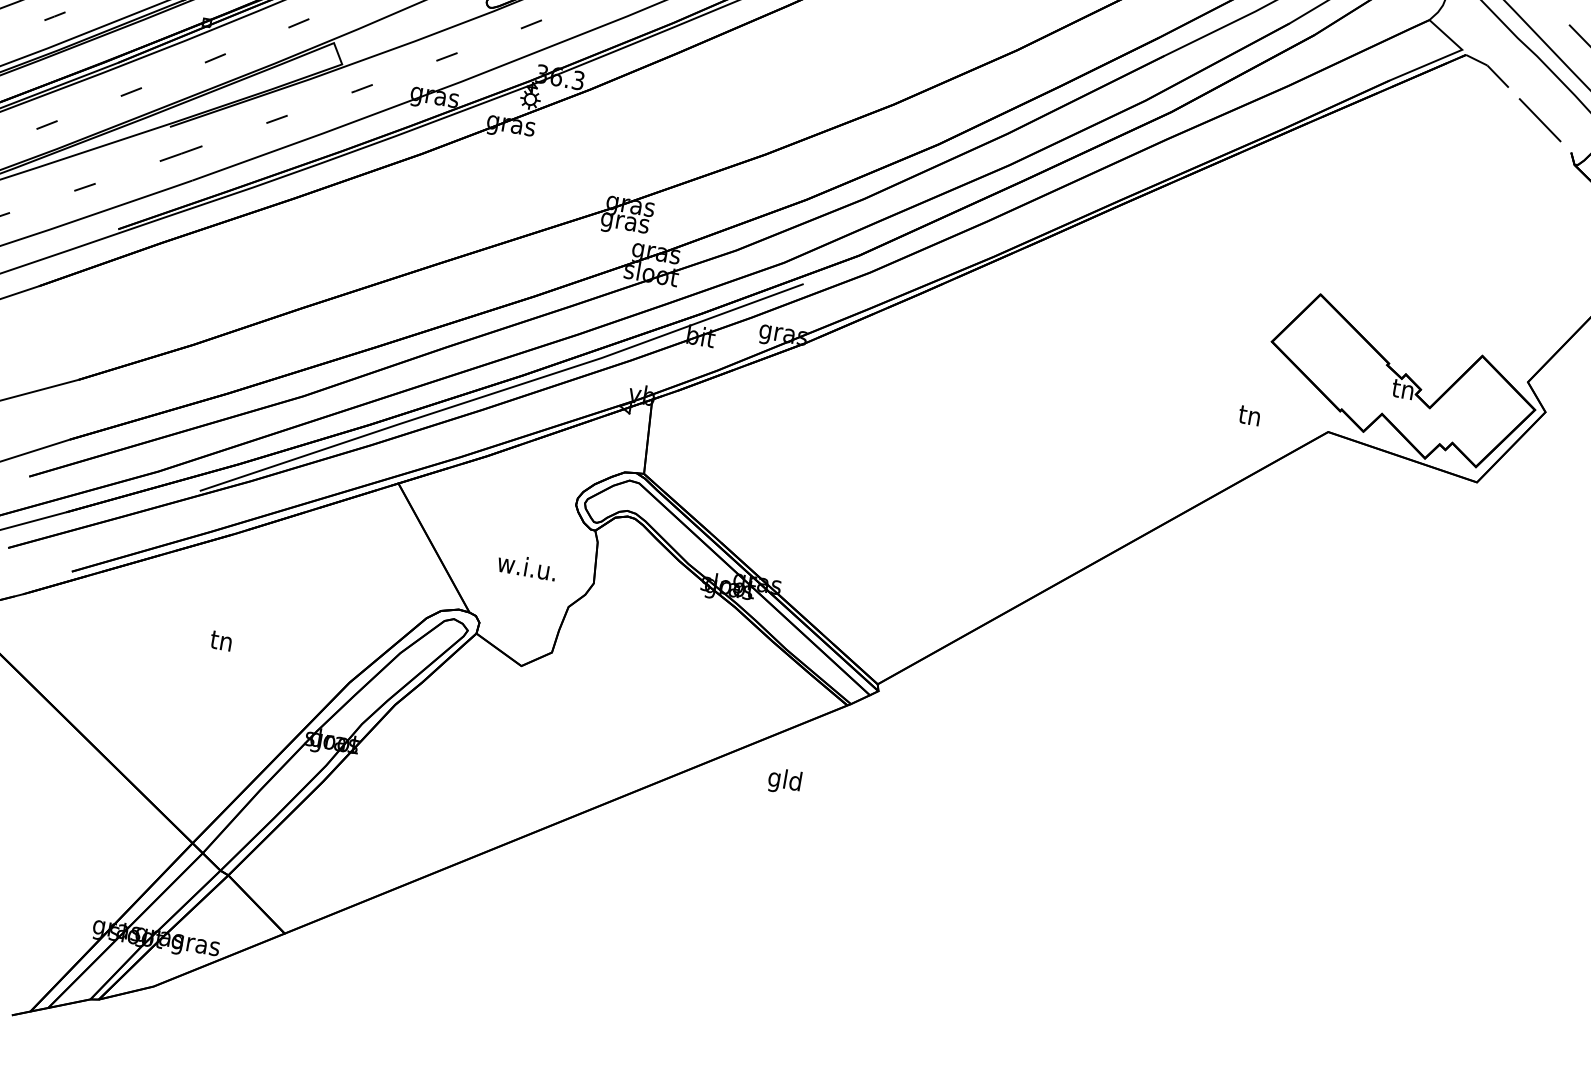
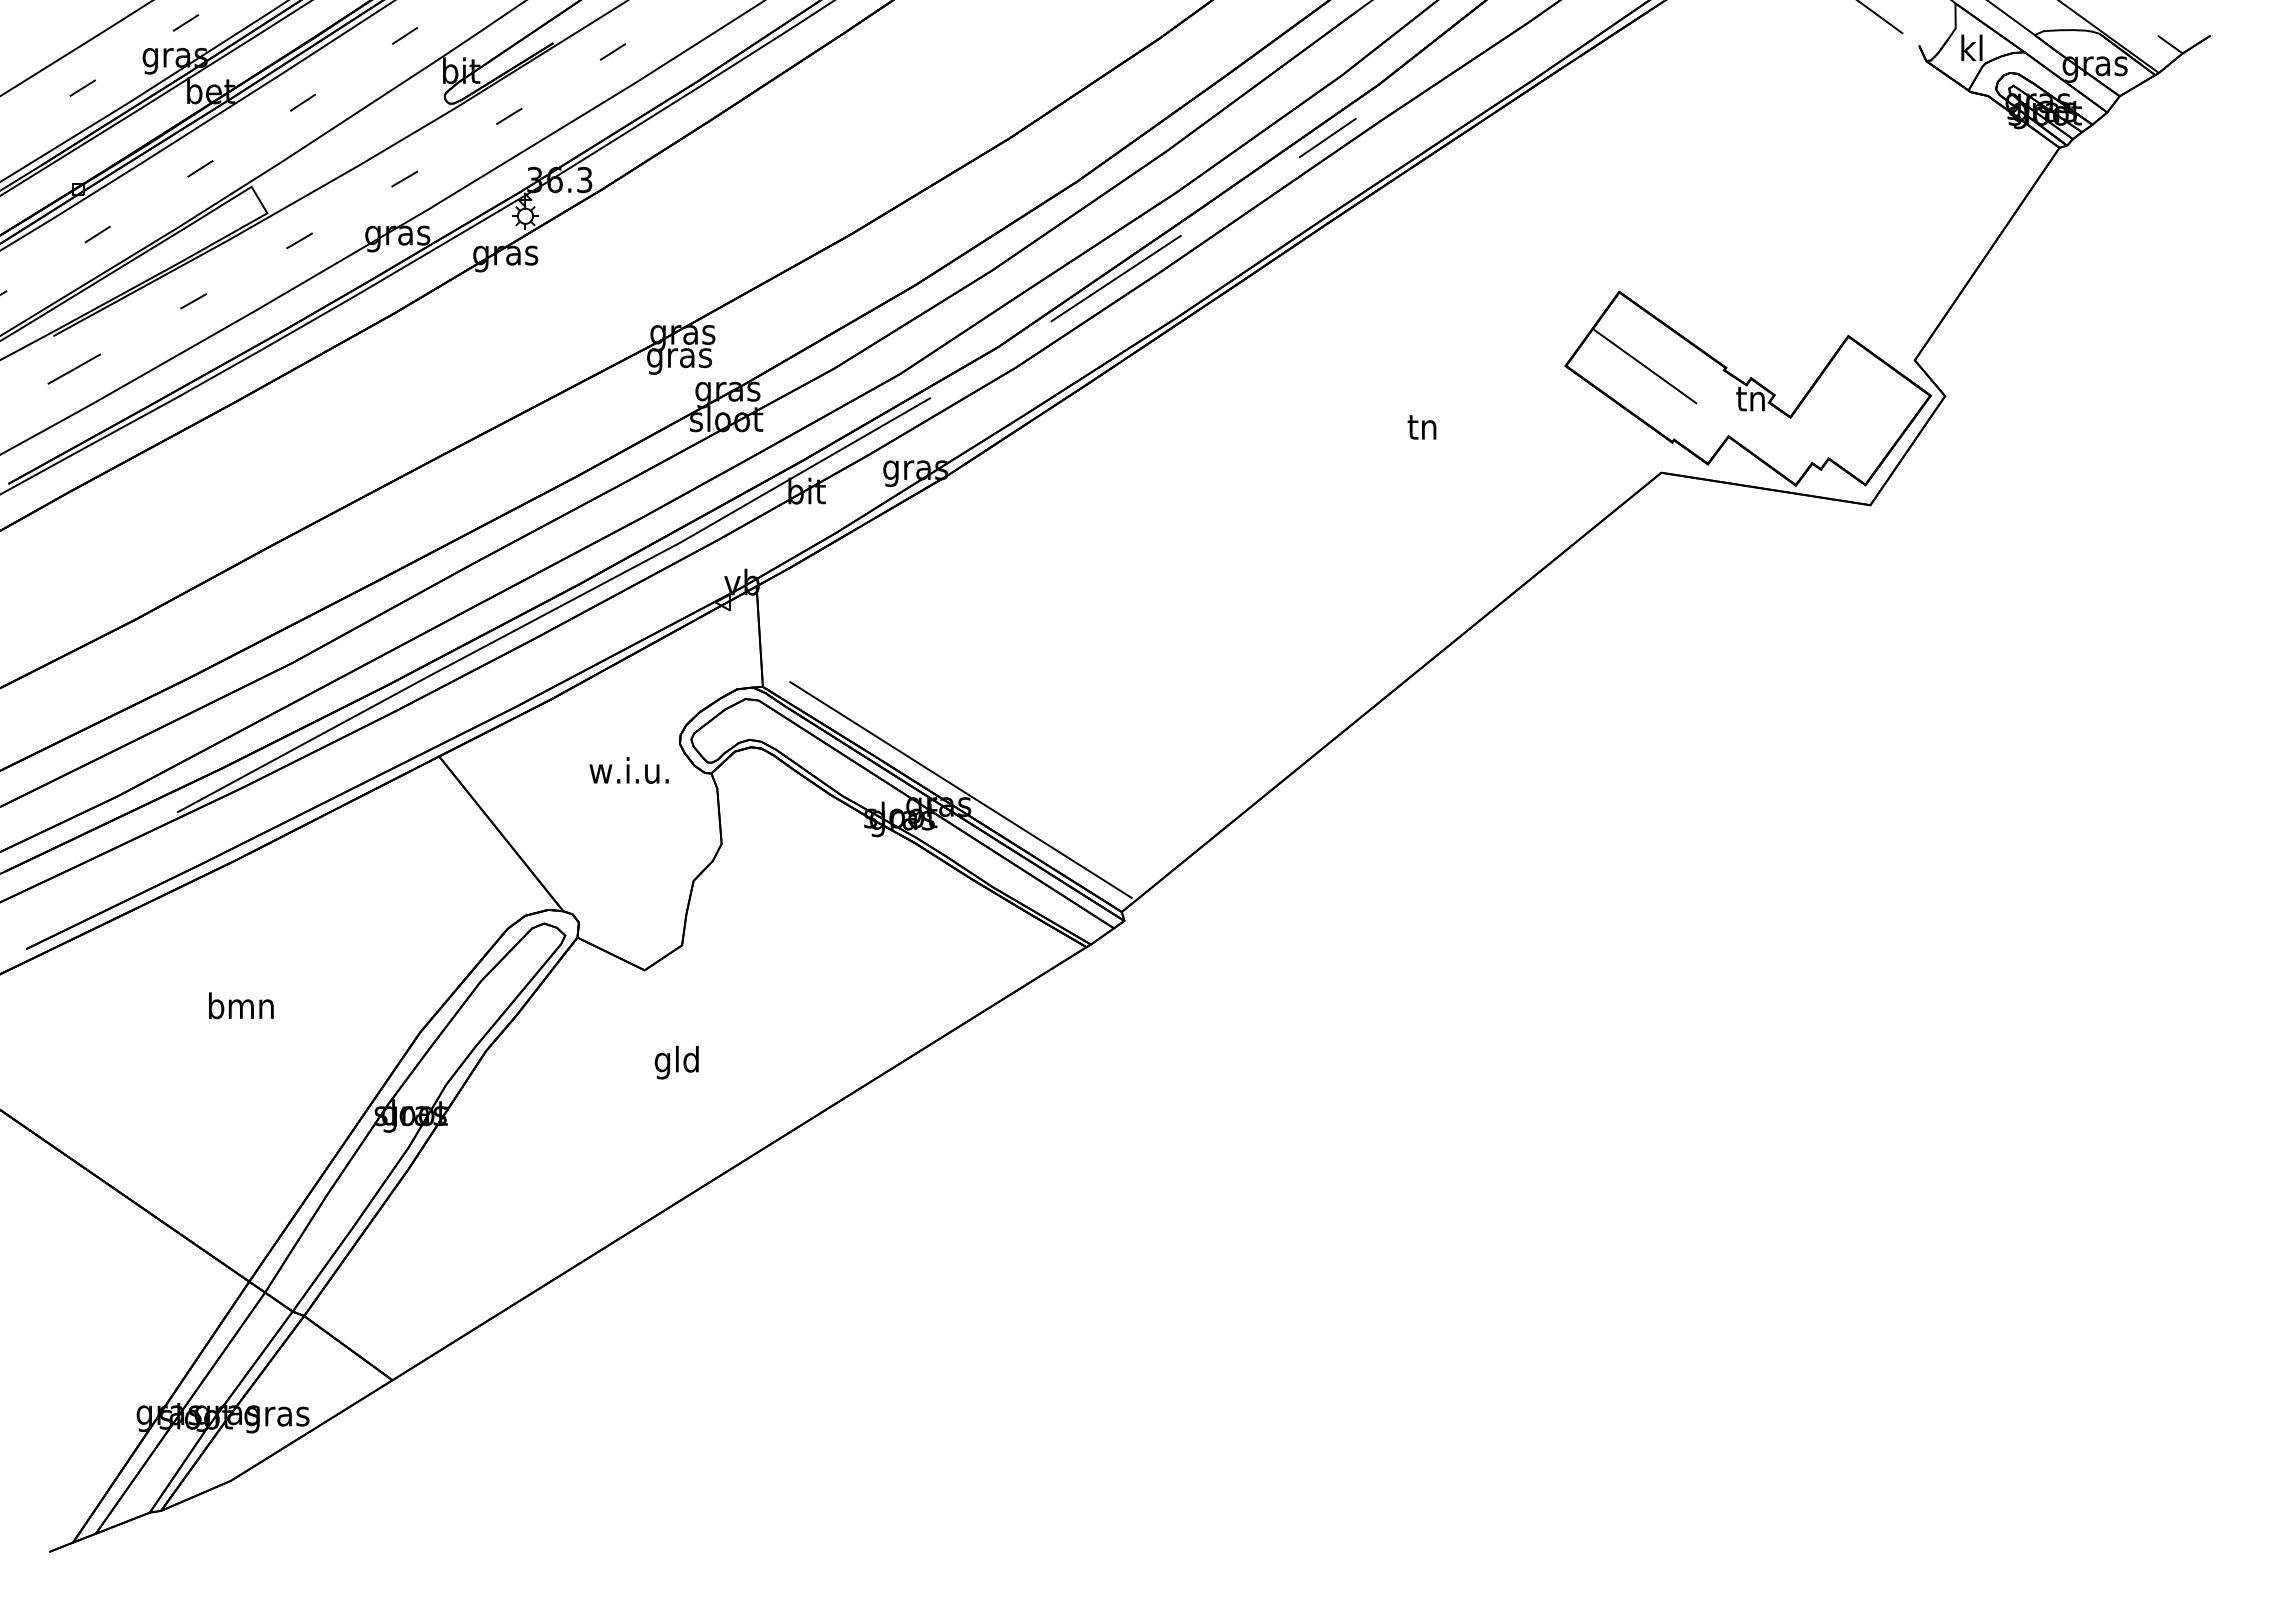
line: (1126, 144) -> (1327, 137), added
line: (953, 220) -> (1115, 278), added
line: (1330, 352) -> (1645, 366), added
text: (1249, 415) -> (1421, 427), moved
text: (526, 566) -> (628, 770), moved
line: (775, 574) -> (960, 789), added
text: (222, 640) -> (241, 1005), tn -> bmn
text: (784, 781) -> (676, 1062), moved

